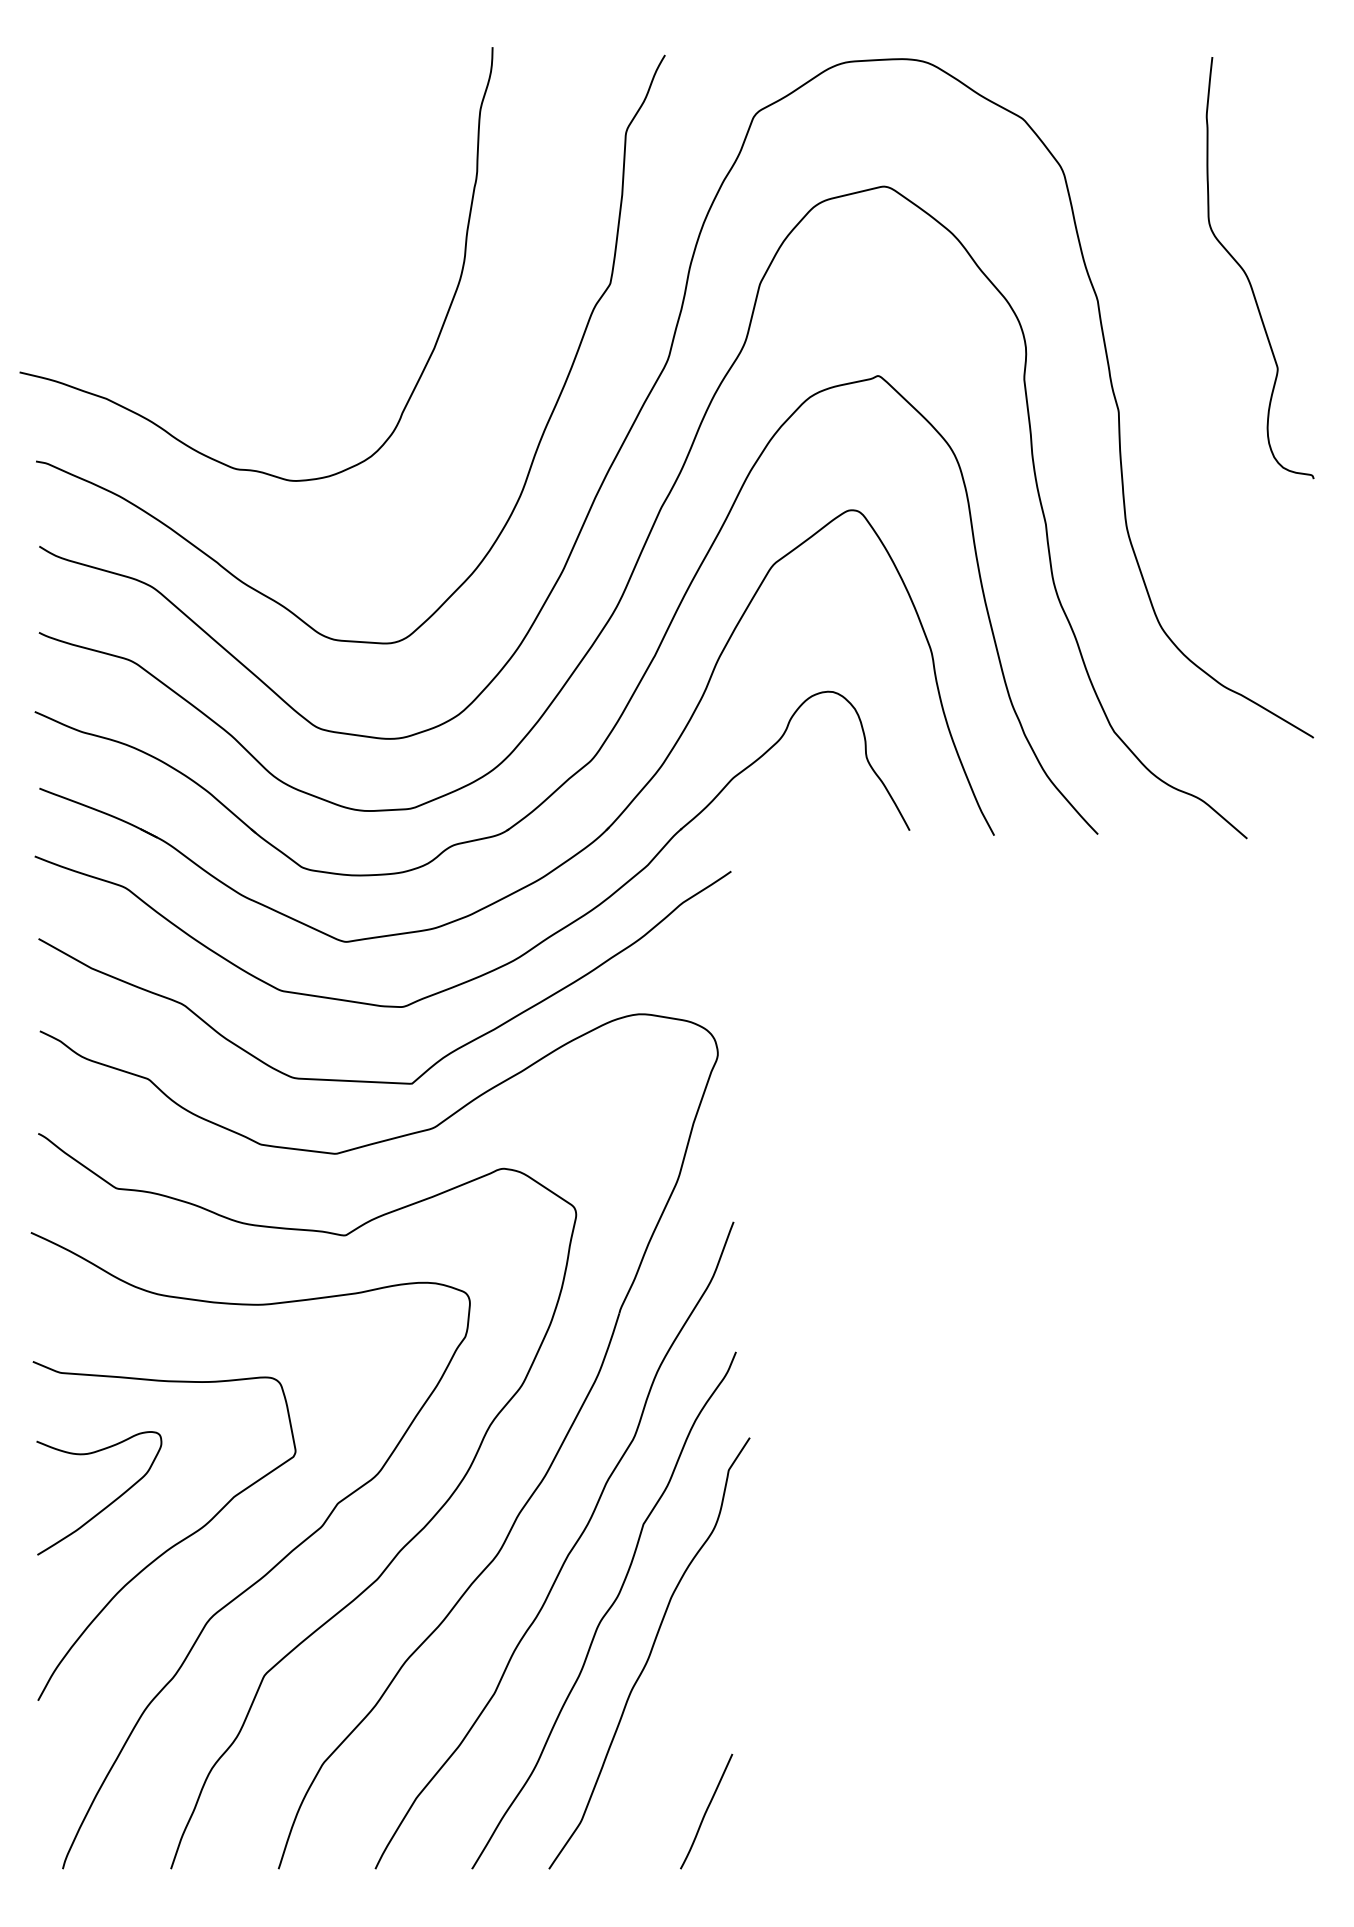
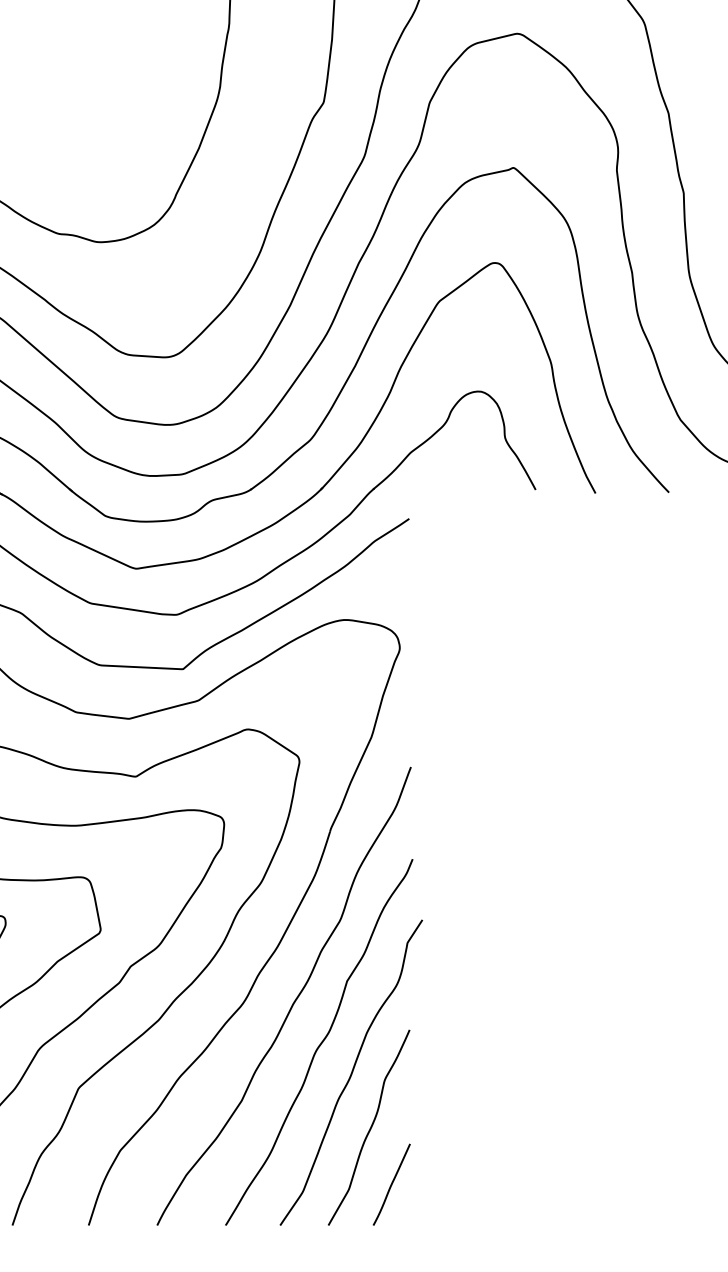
curve: (676, 1730) -> (370, 1127), added

